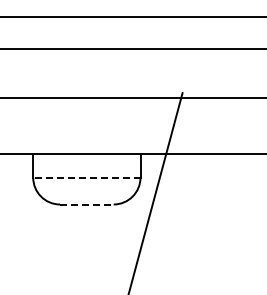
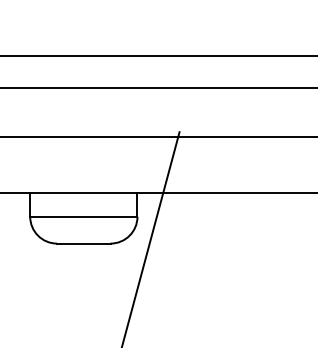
line: (86, 177) -> (83, 216), dashed -> solid
line: (86, 204) -> (83, 243), dashed -> solid

